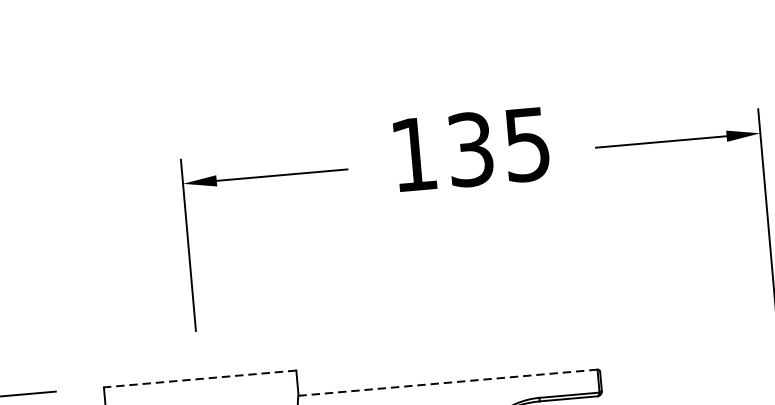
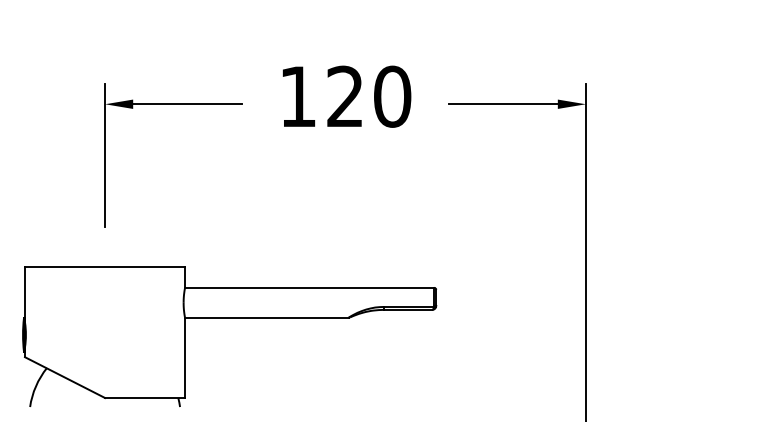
text: (499, 146) -> (369, 96), 135 -> 120
line: (199, 378) -> (104, 266), dashed -> solid
line: (447, 382) -> (309, 287), dashed -> solid

